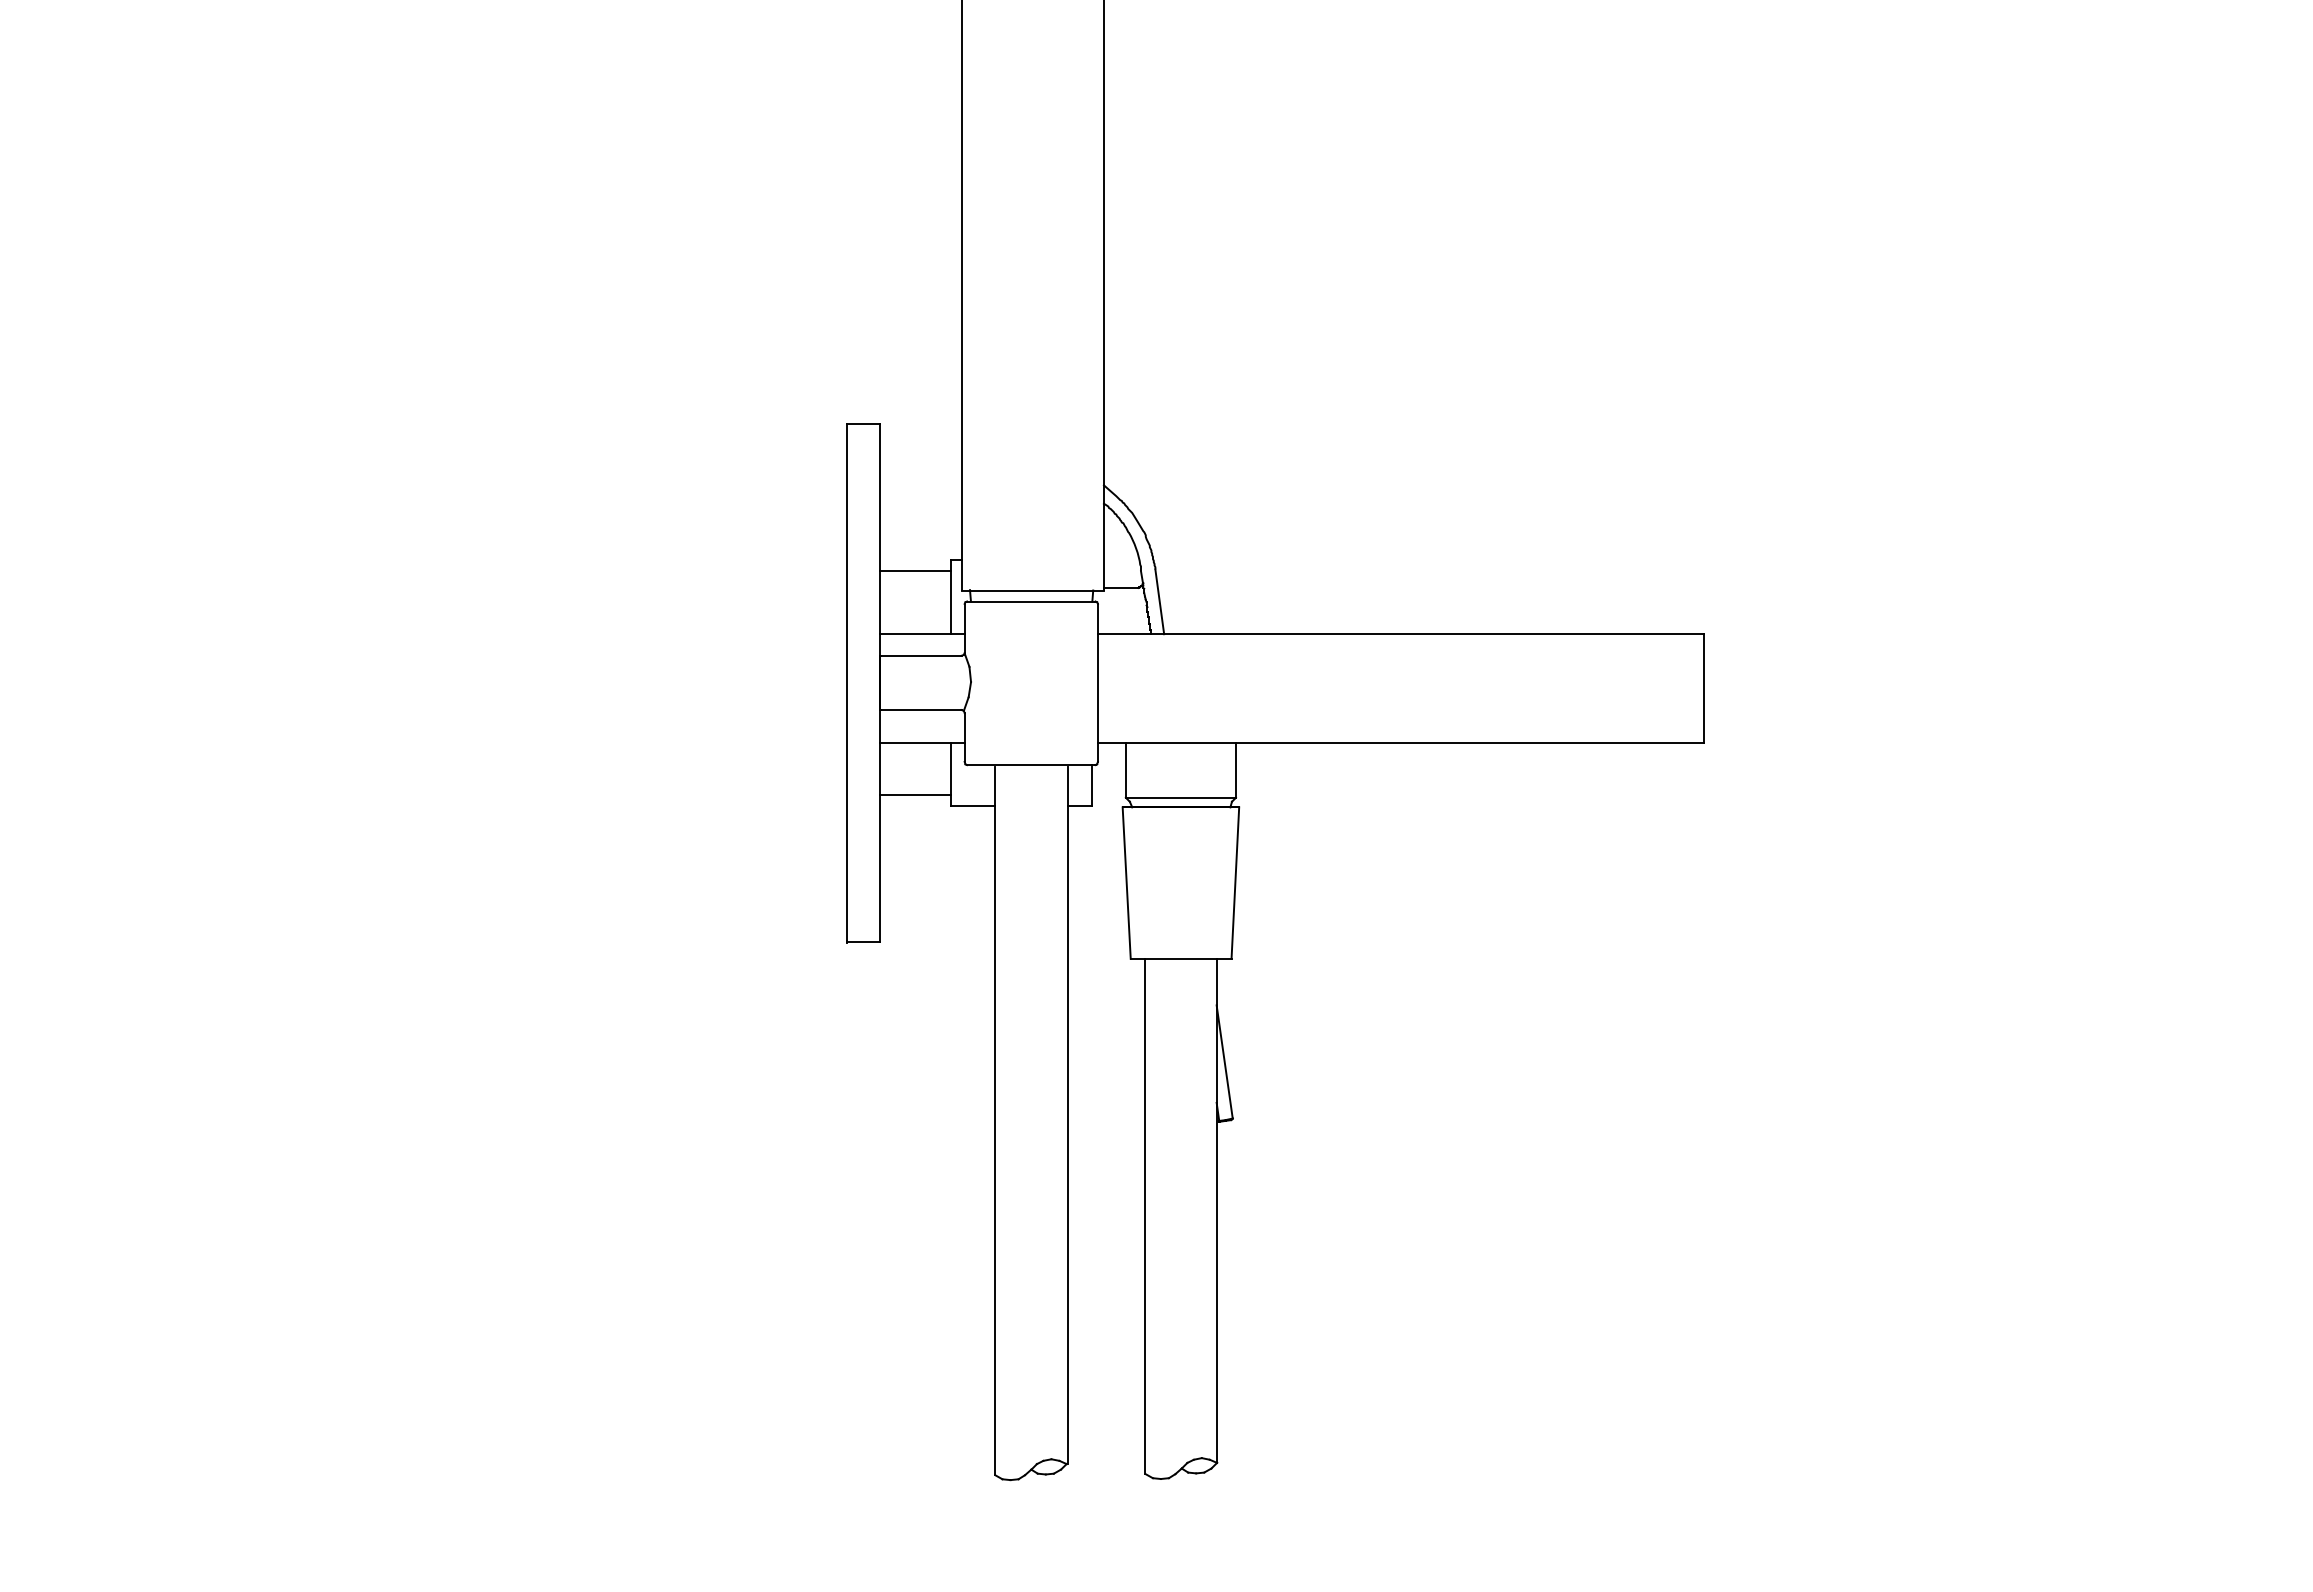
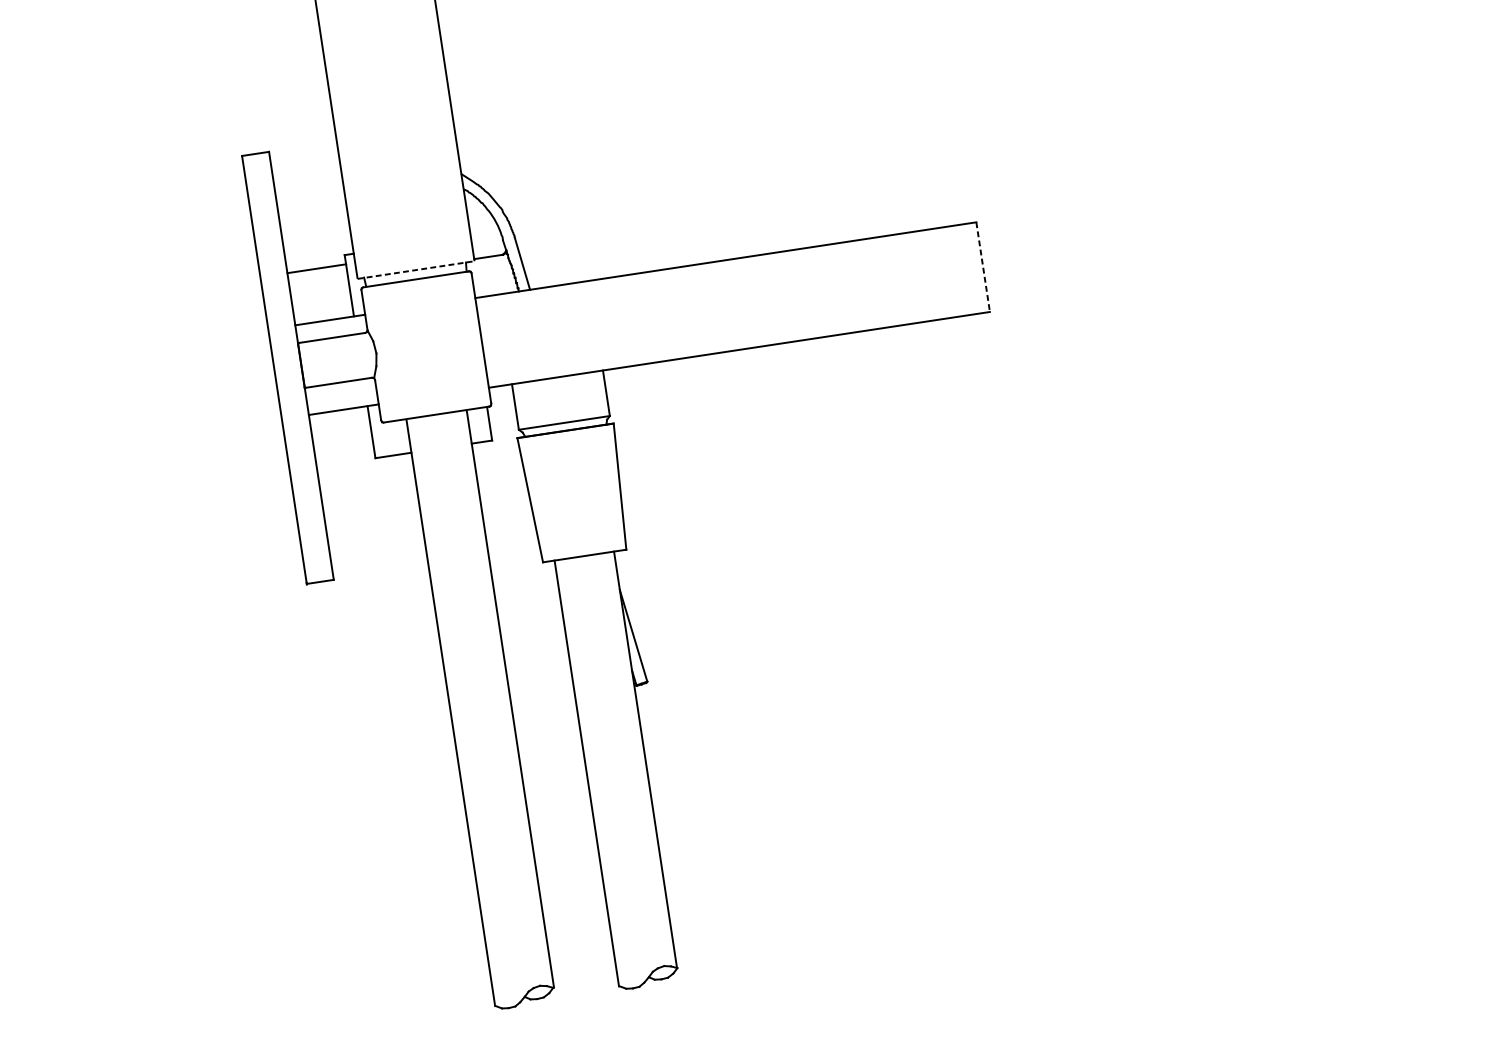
line: (1032, 590) -> (415, 270), solid -> dashed
line: (1704, 688) -> (983, 267), solid -> dashed
line: (915, 794) -> (344, 453), removed

